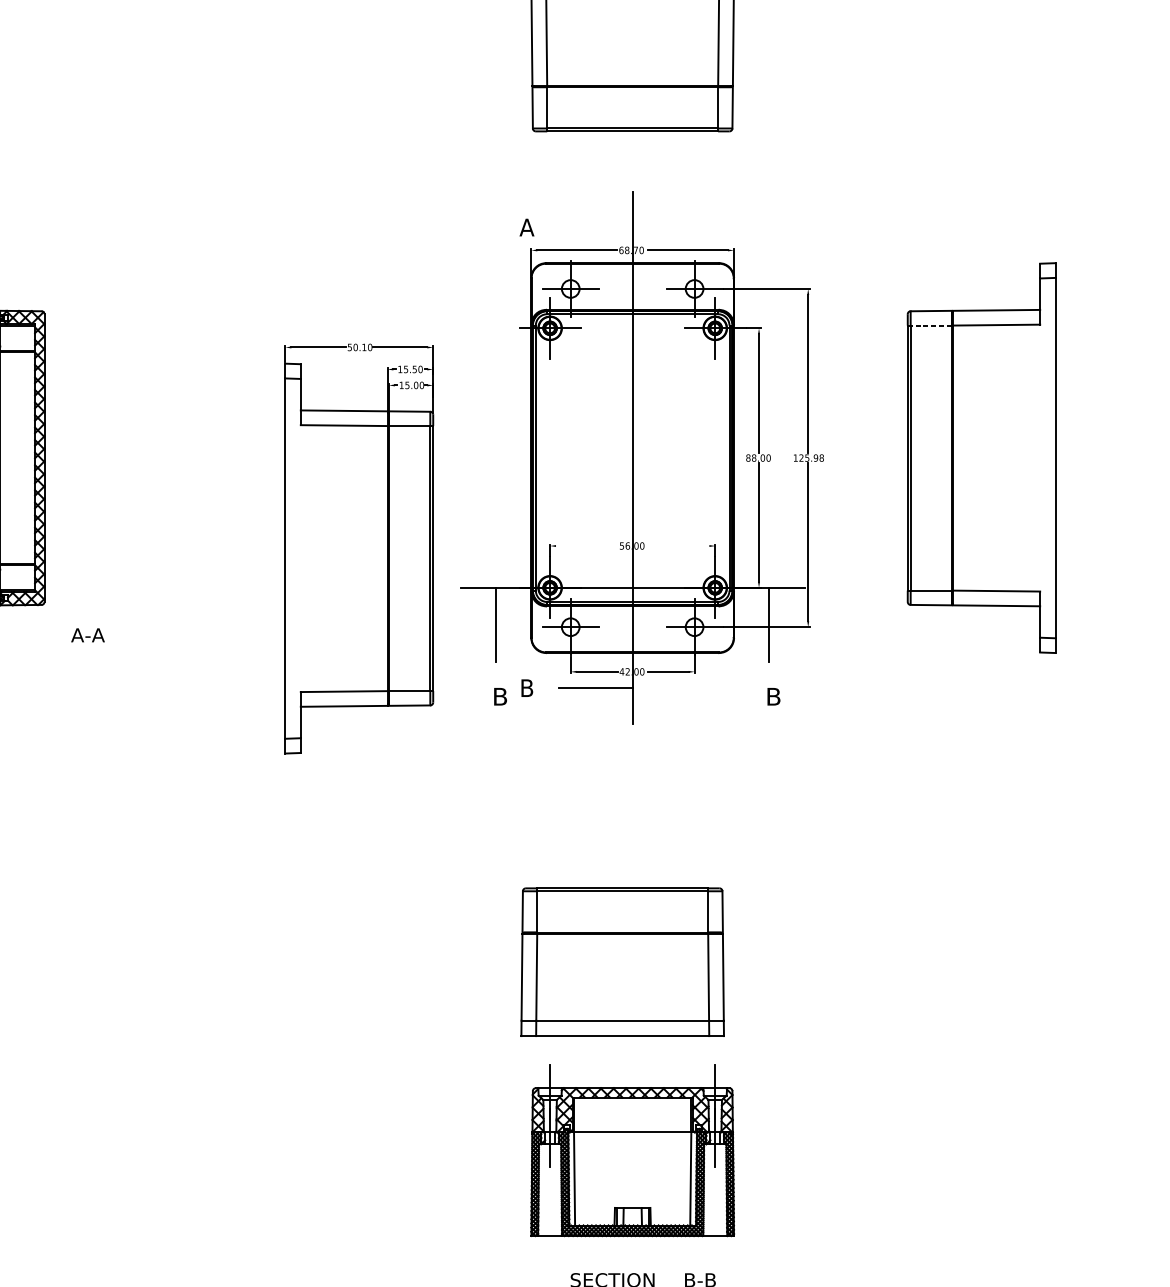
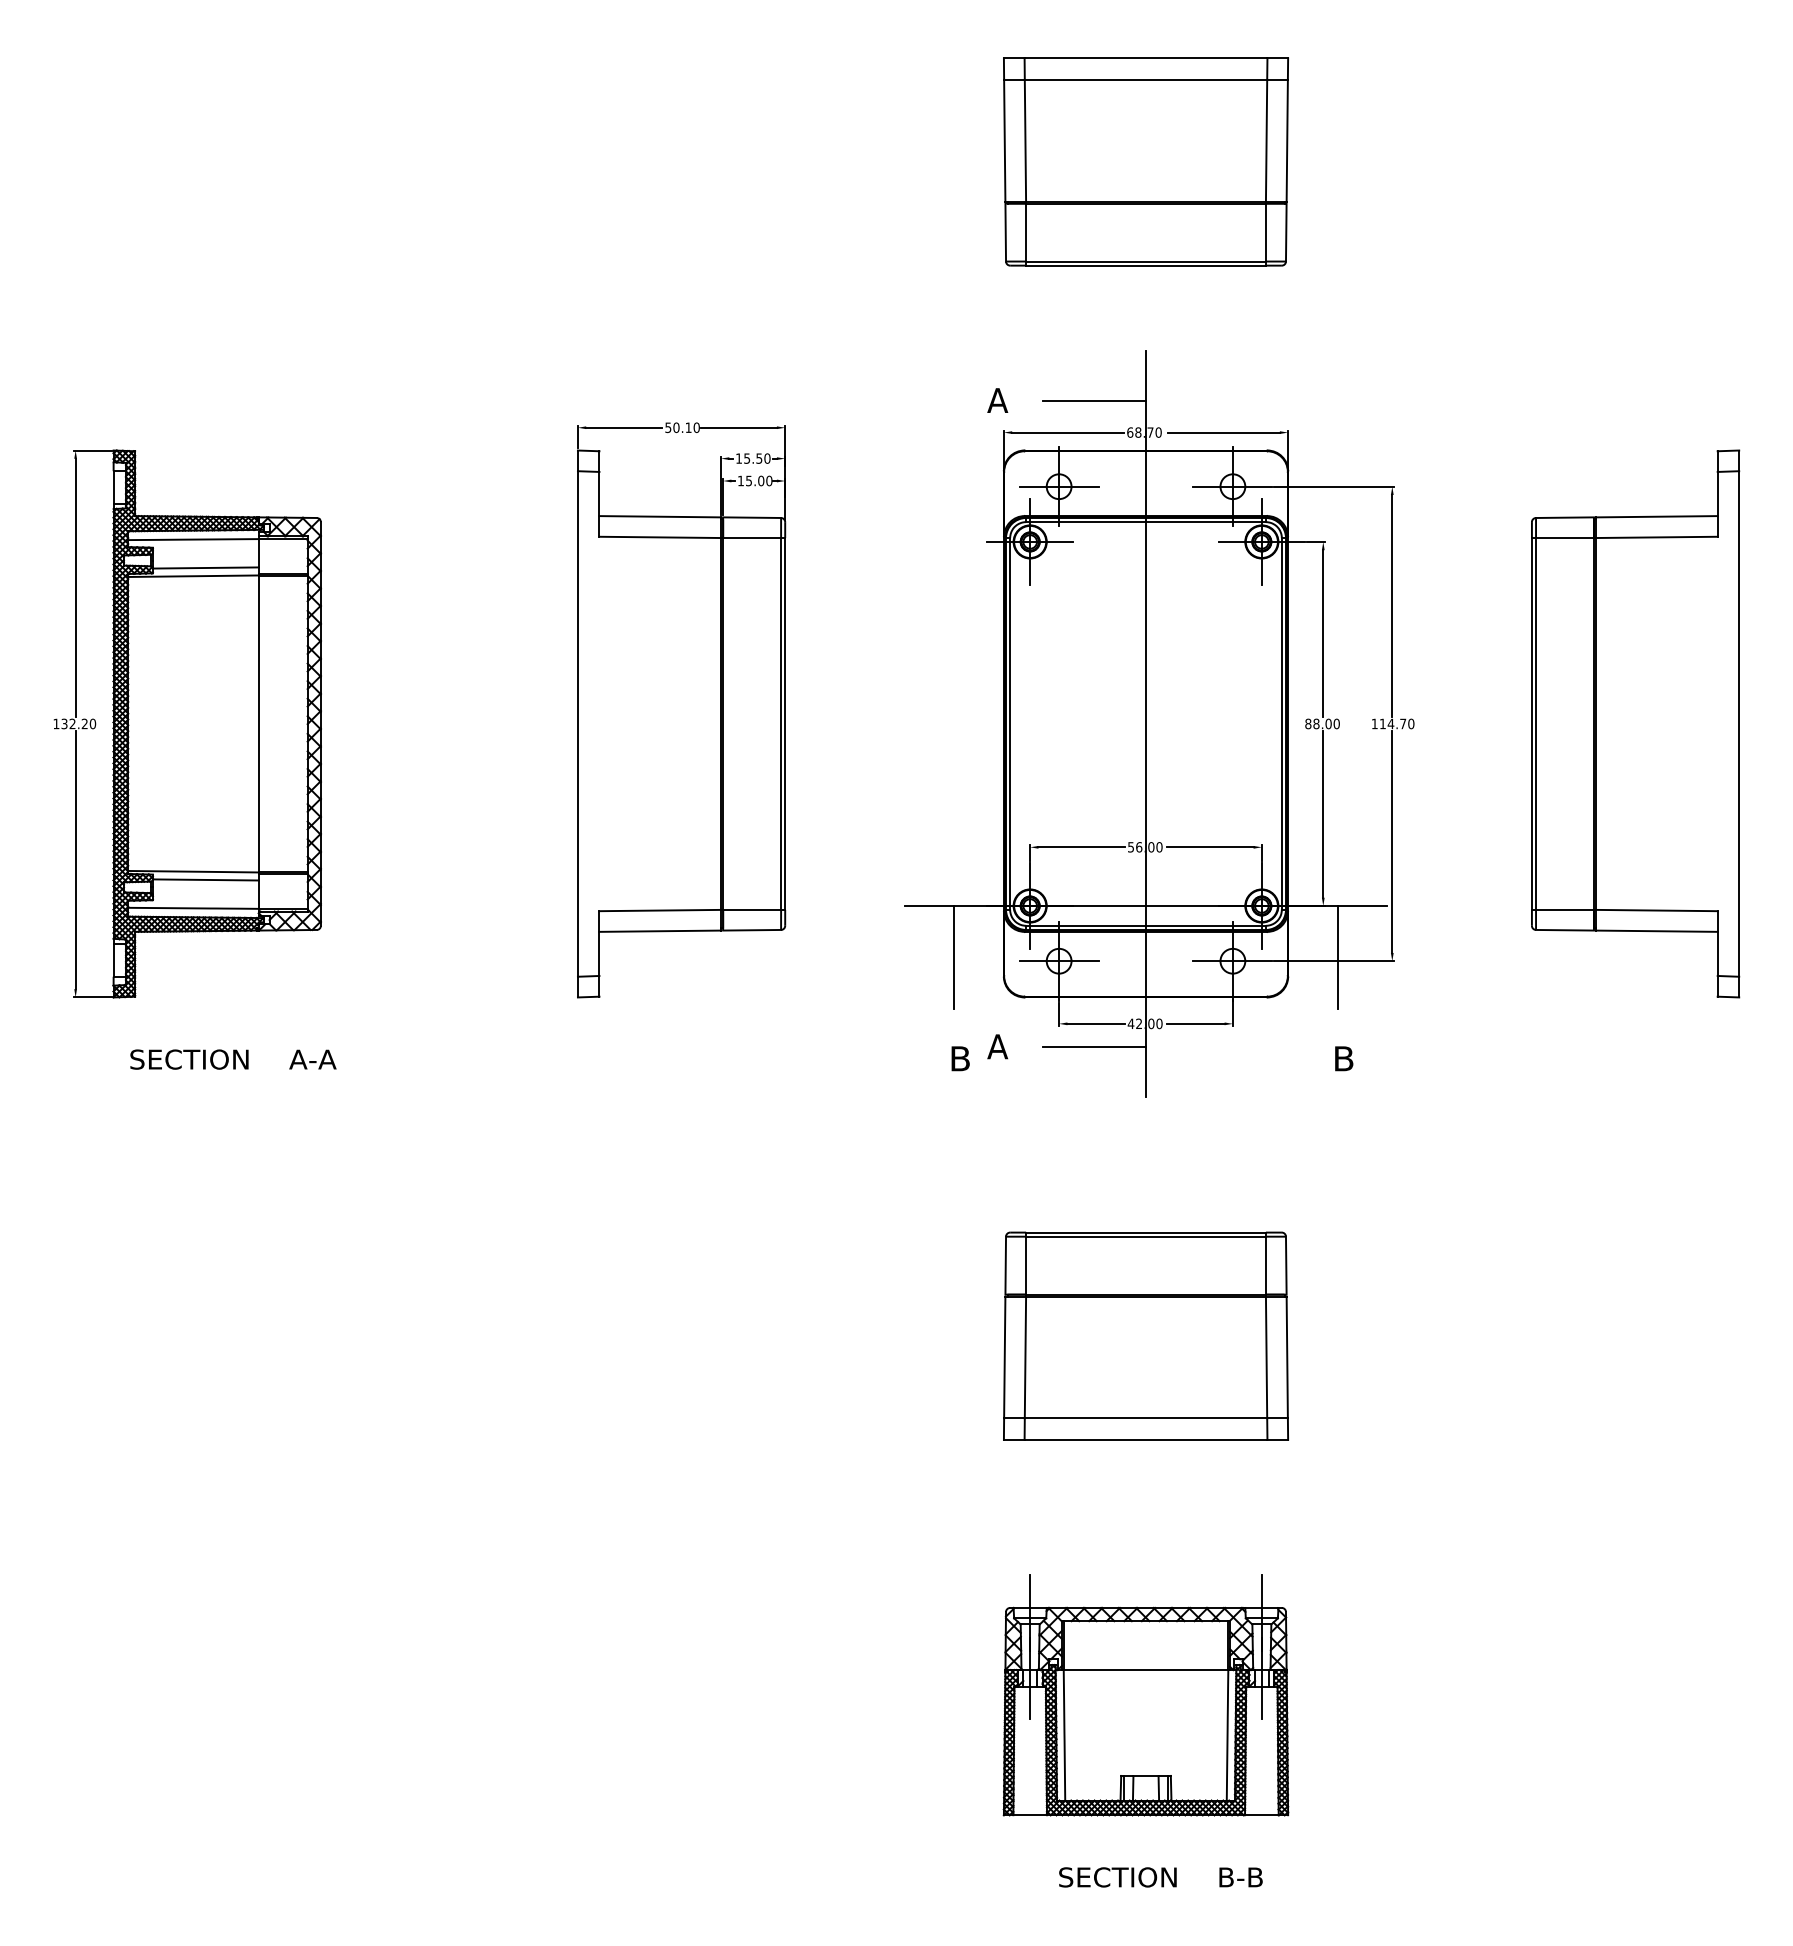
line: (595, 227) -> (1094, 400), added
line: (931, 325) -> (1565, 538), dashed -> solid
text: (811, 457) -> (1396, 723), 125.98 -> 114.70
line: (586, 546) -> (1081, 847), added
line: (678, 546) -> (1210, 847), added
part: (359, 549) -> (681, 710), moved
text: (87, 635) -> (312, 1059), moved
text: (526, 688) -> (997, 1046), B -> A
part: (622, 961) -> (1145, 1335), moved

